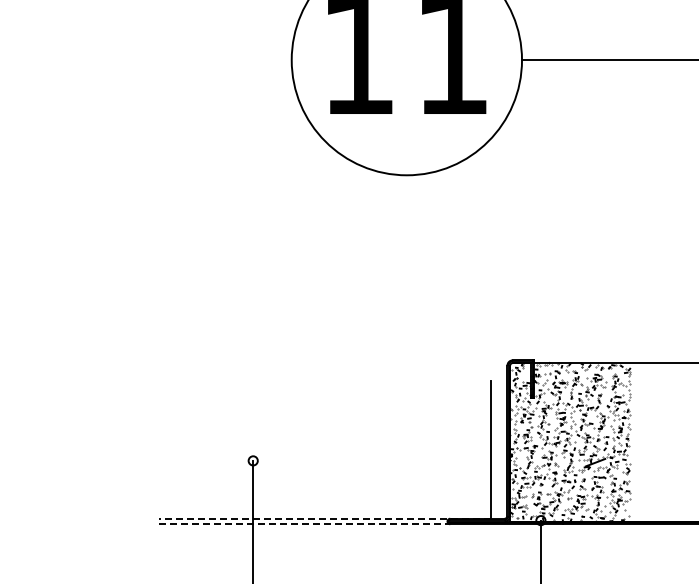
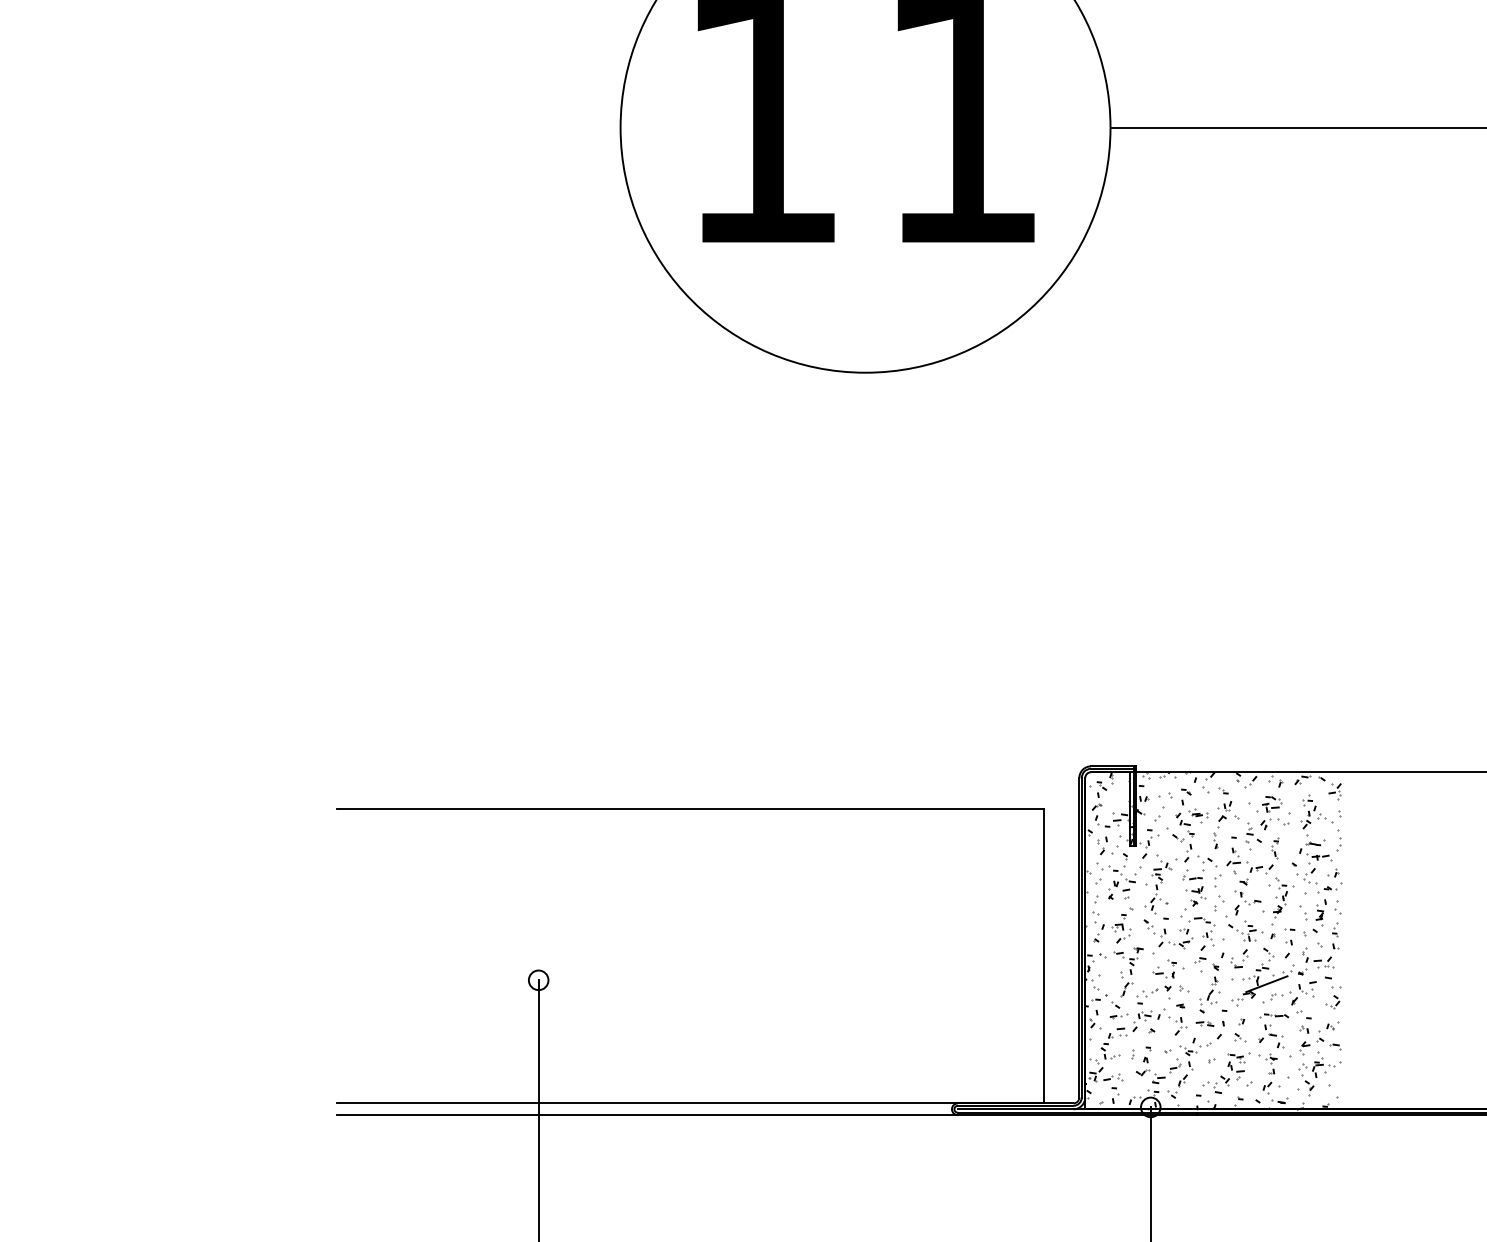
line: (324, 380) -> (690, 809), added
line: (324, 518) -> (690, 1102), dashed -> solid
line: (304, 524) -> (647, 1115), dashed -> solid

